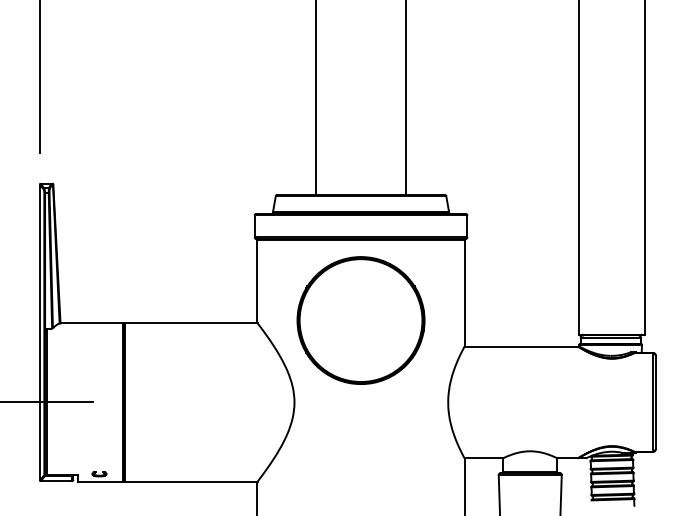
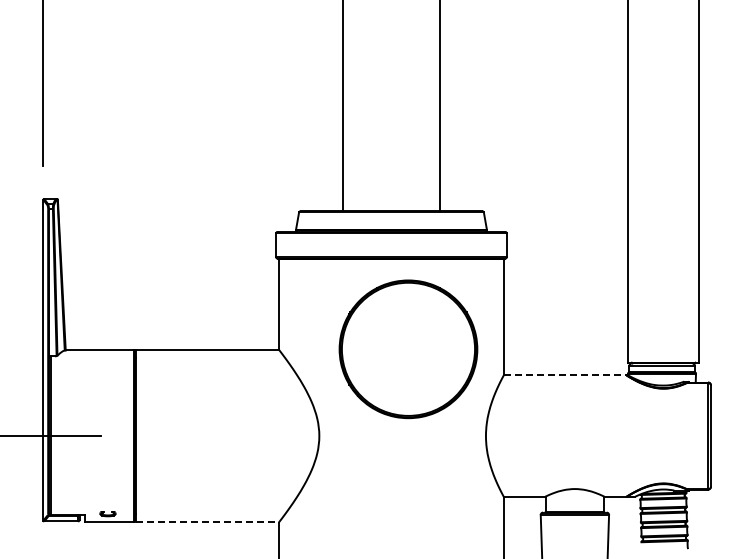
part: (361, 320) -> (408, 349), moved
line: (521, 346) -> (565, 375), solid -> dashed
line: (191, 481) -> (207, 521), solid -> dashed

